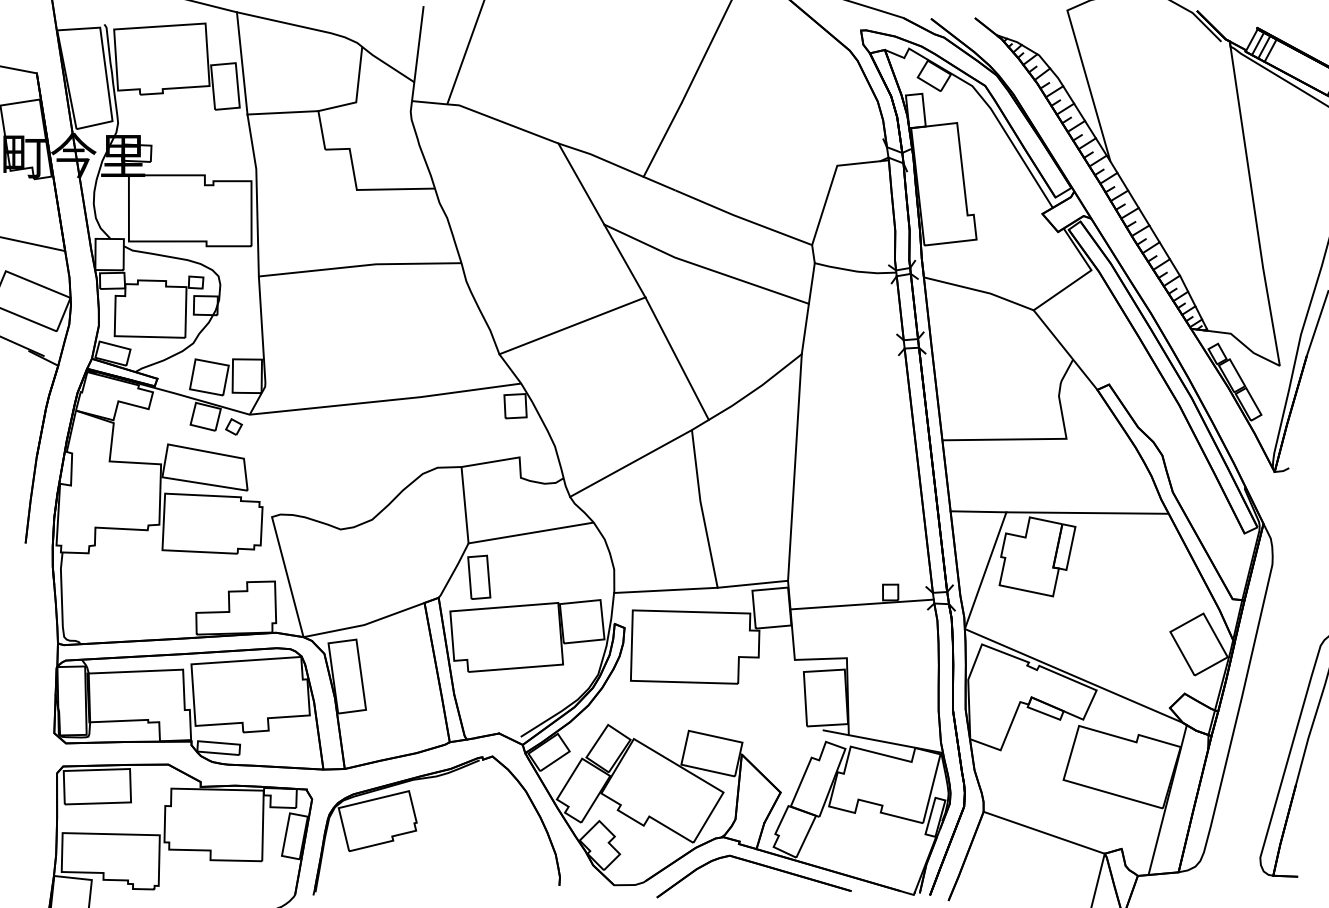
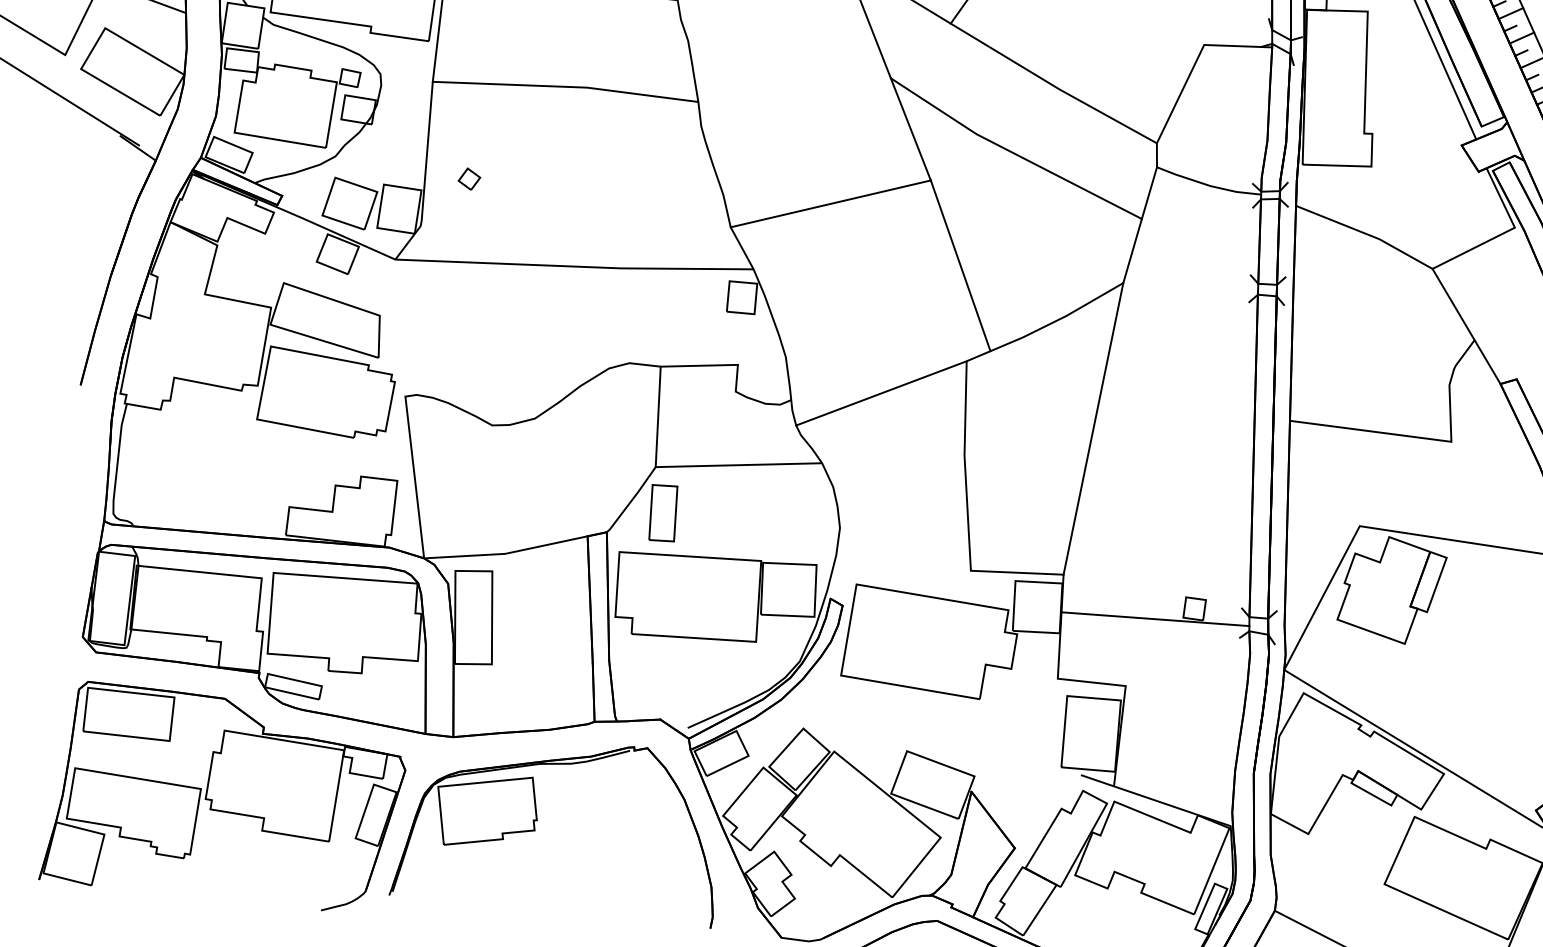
part: (233, 426) -> (468, 178), moved
line: (978, 511) -> (1323, 519), removed
line: (665, 589) -> (902, 563), removed

